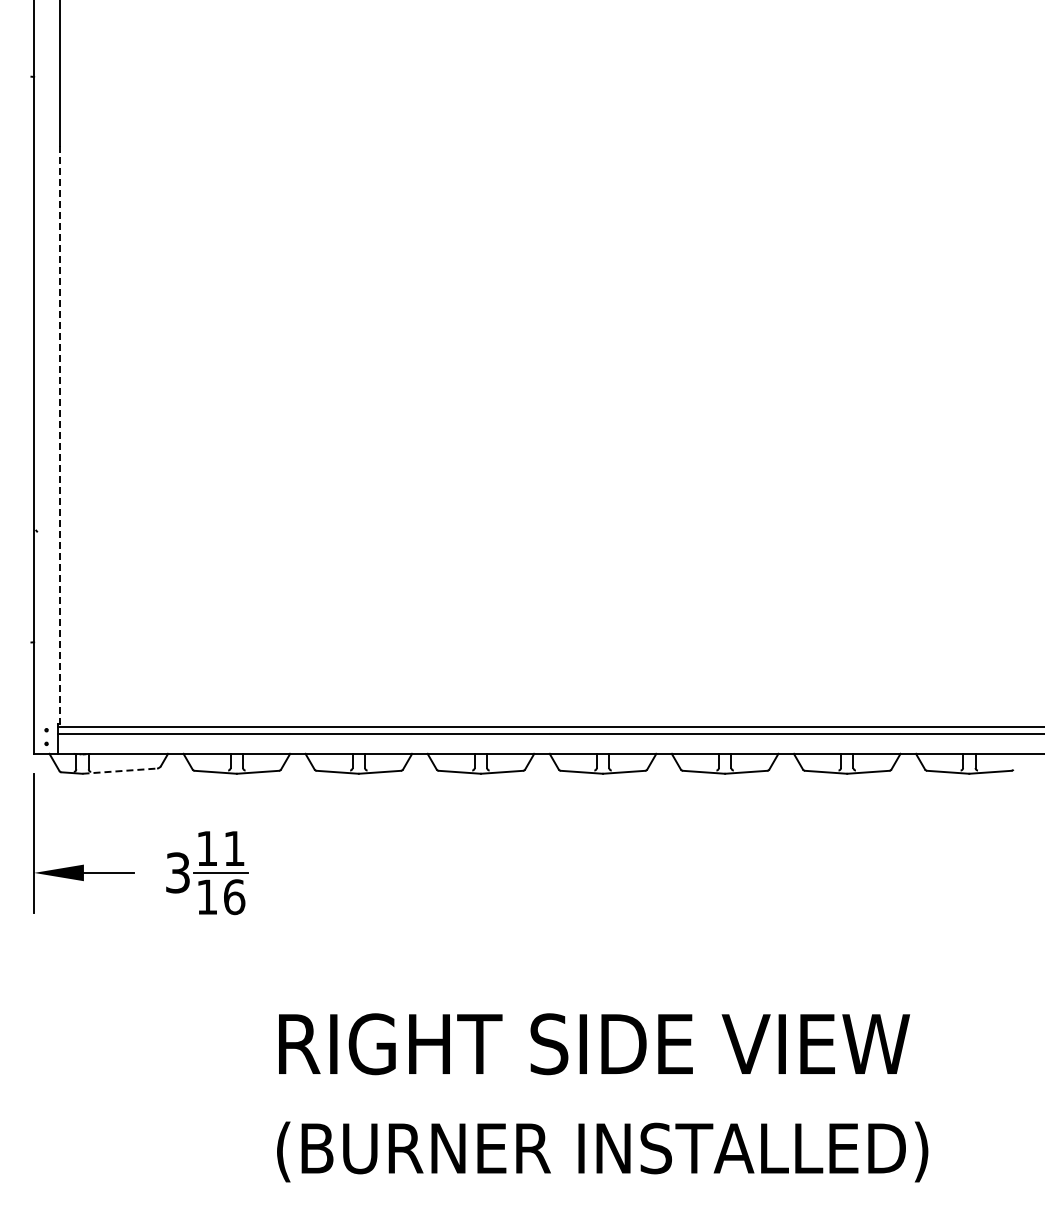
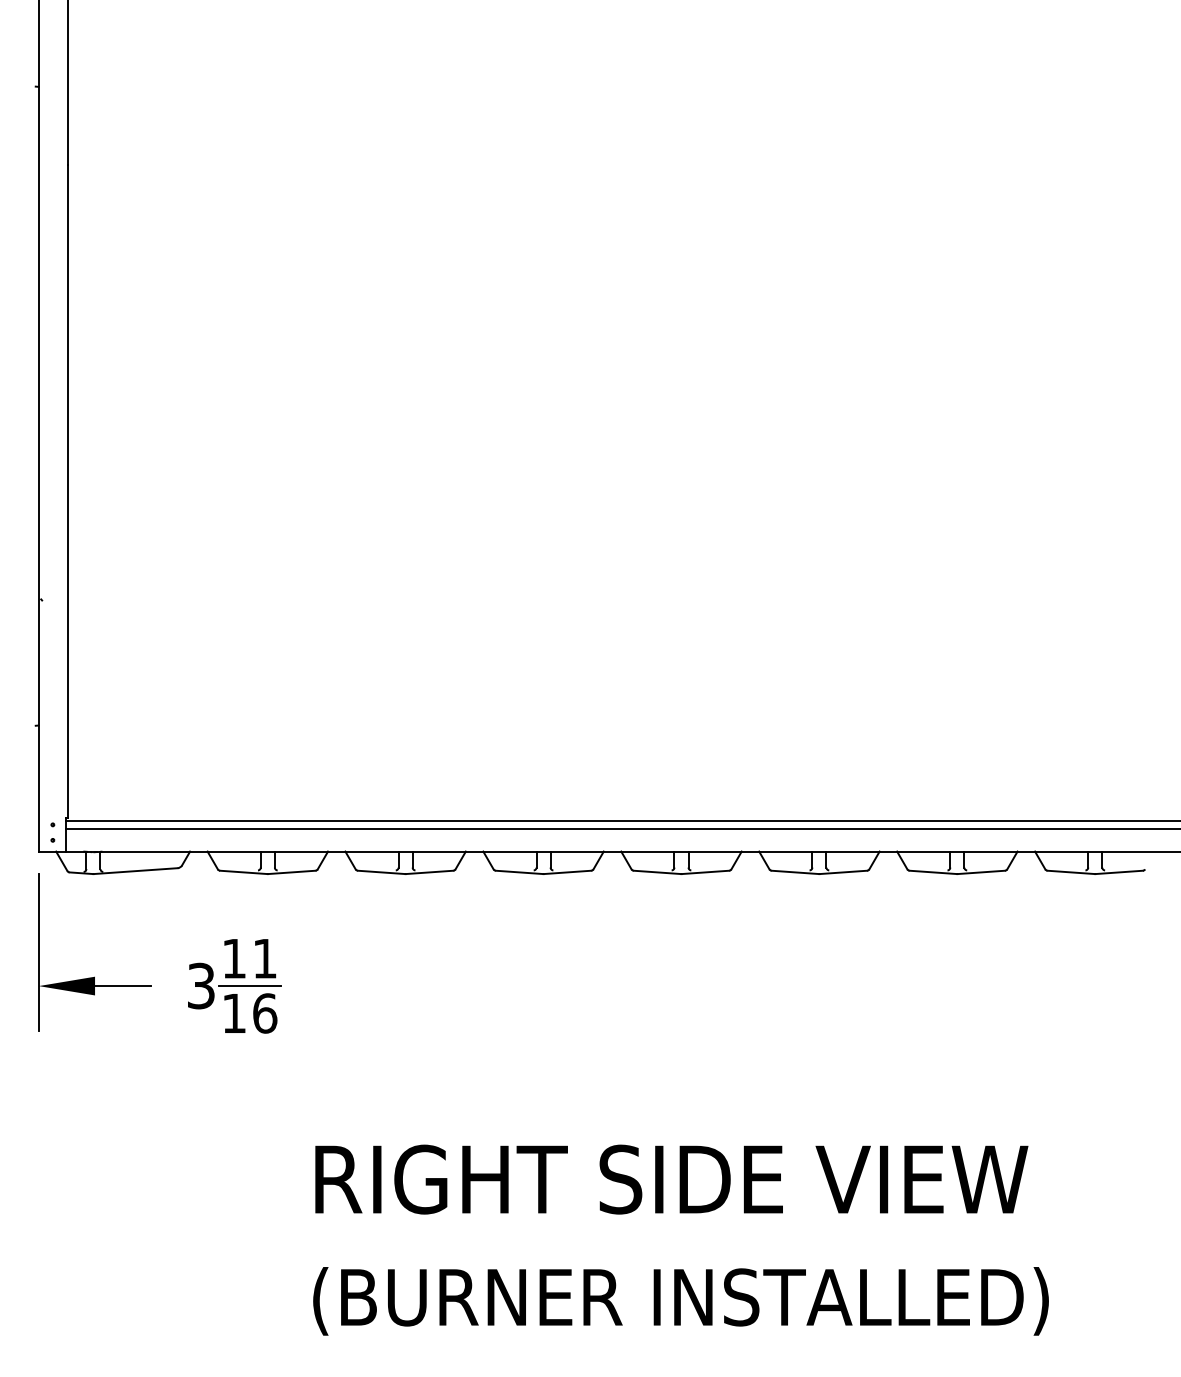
line: (59, 435) -> (67, 491), dashed -> solid
line: (120, 771) -> (136, 871), dashed -> solid

